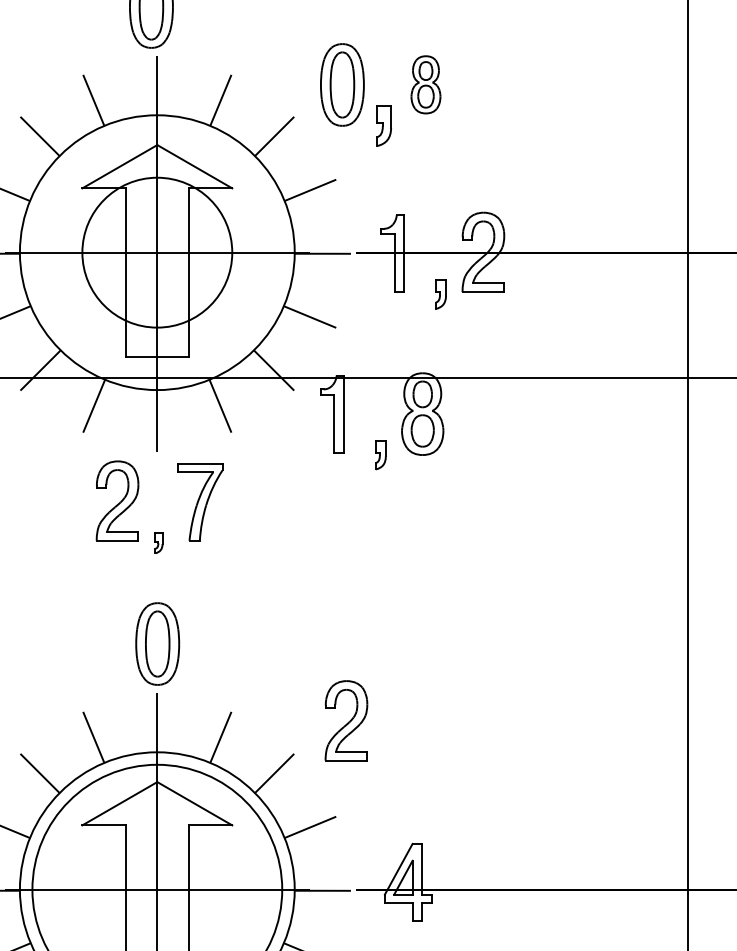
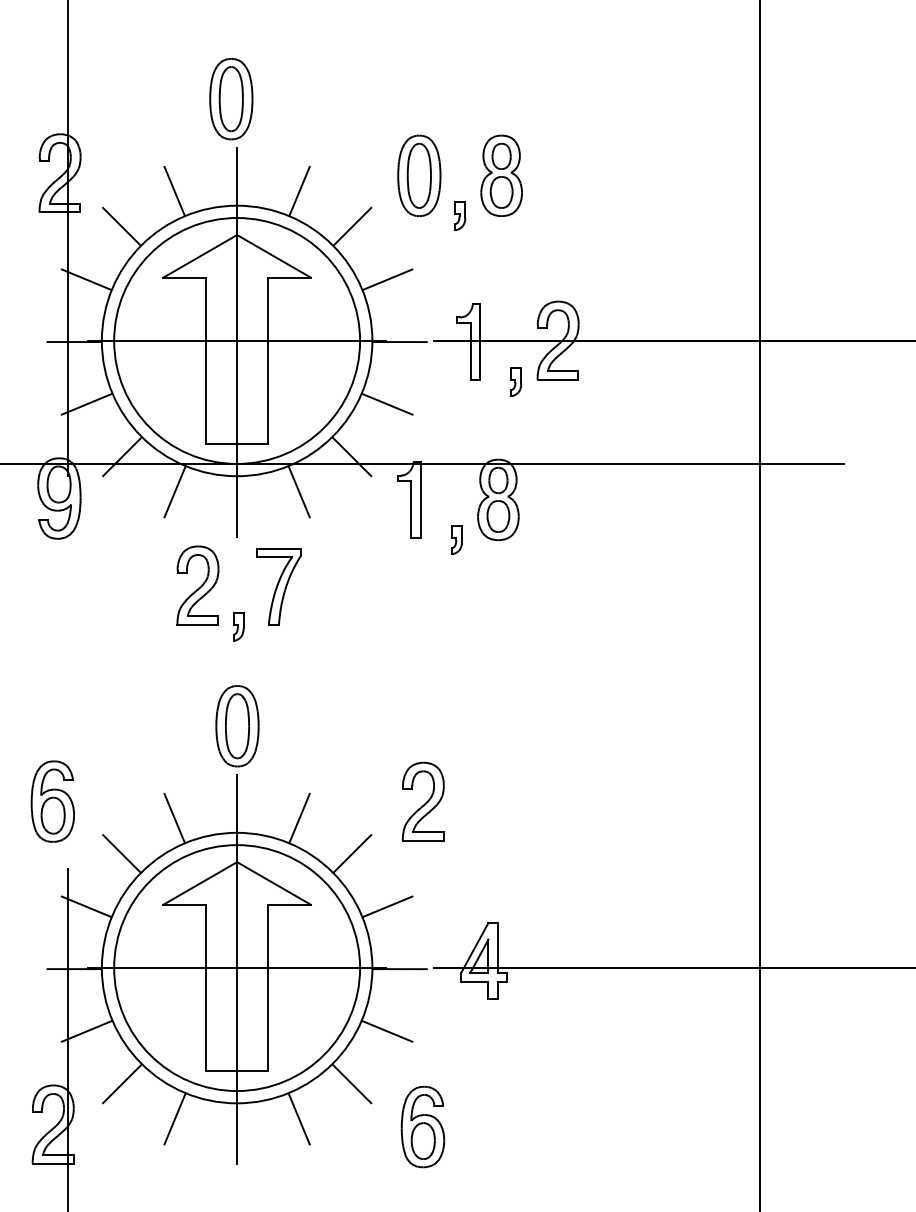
part: (425, 84) -> (501, 175), size x1.43
part: (384, 125) -> (460, 215), size x0.71
circle: (157, 252) -> (237, 340), size x1.67
part: (158, 542) -> (238, 626), size x1.43

